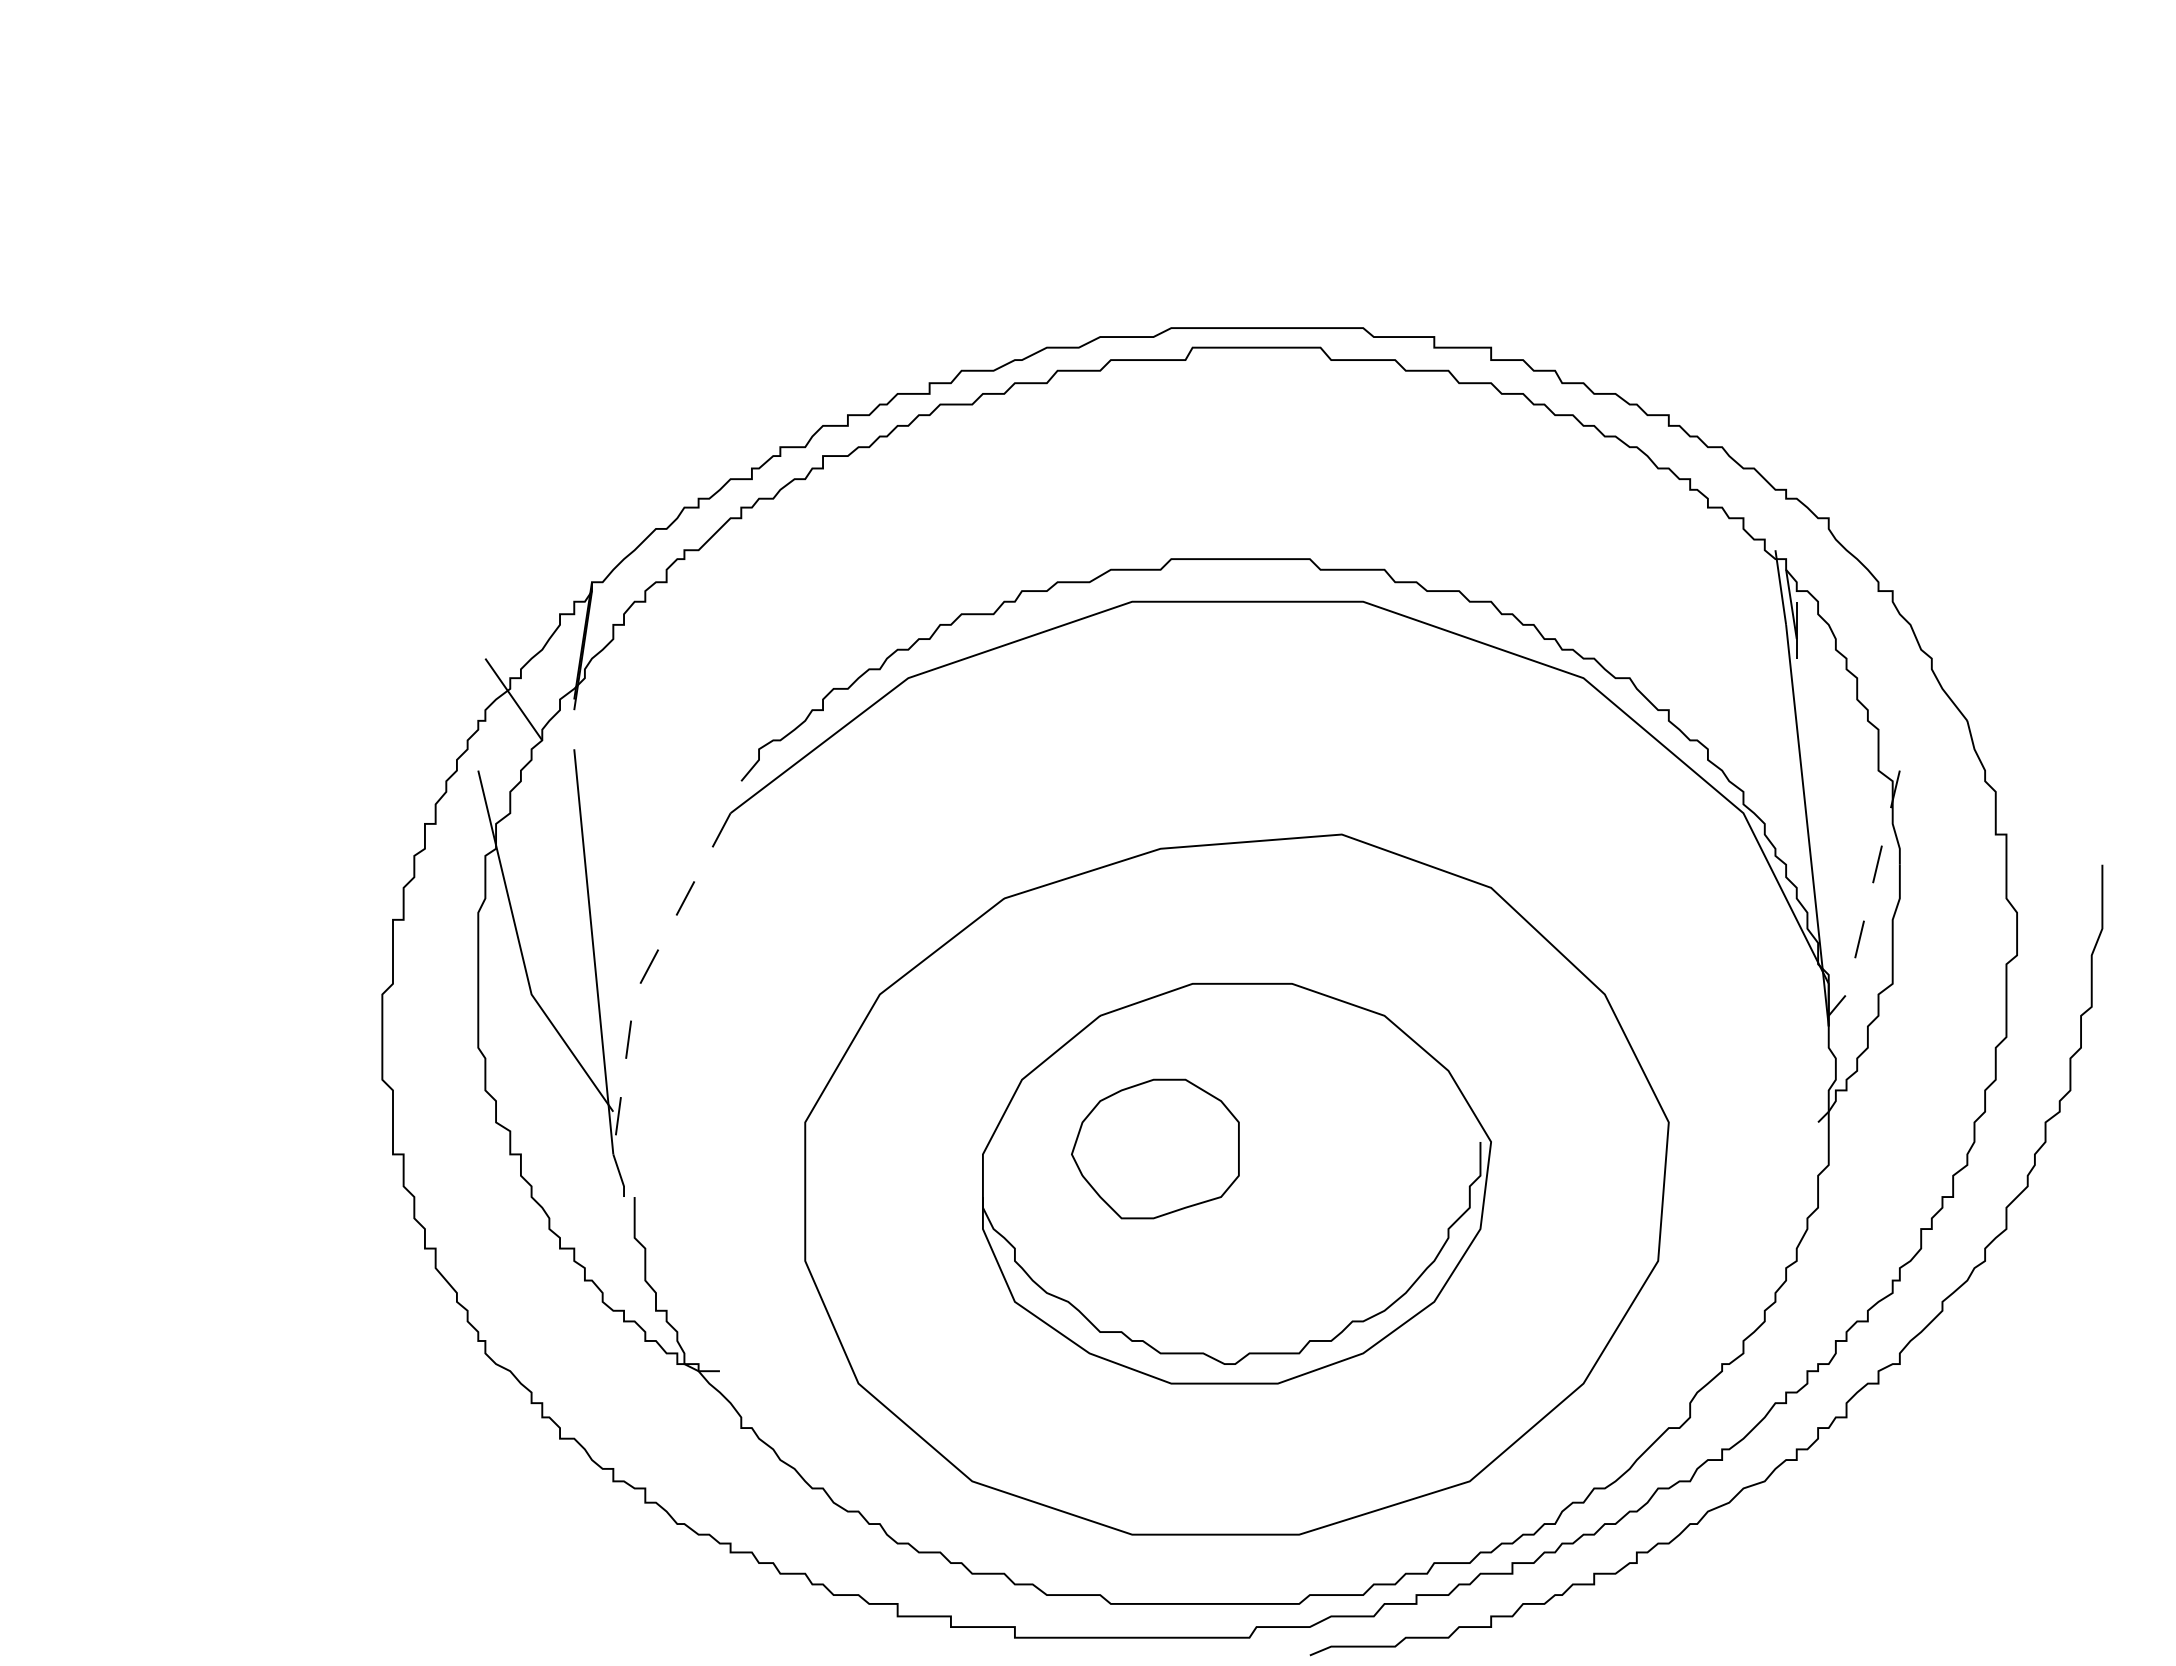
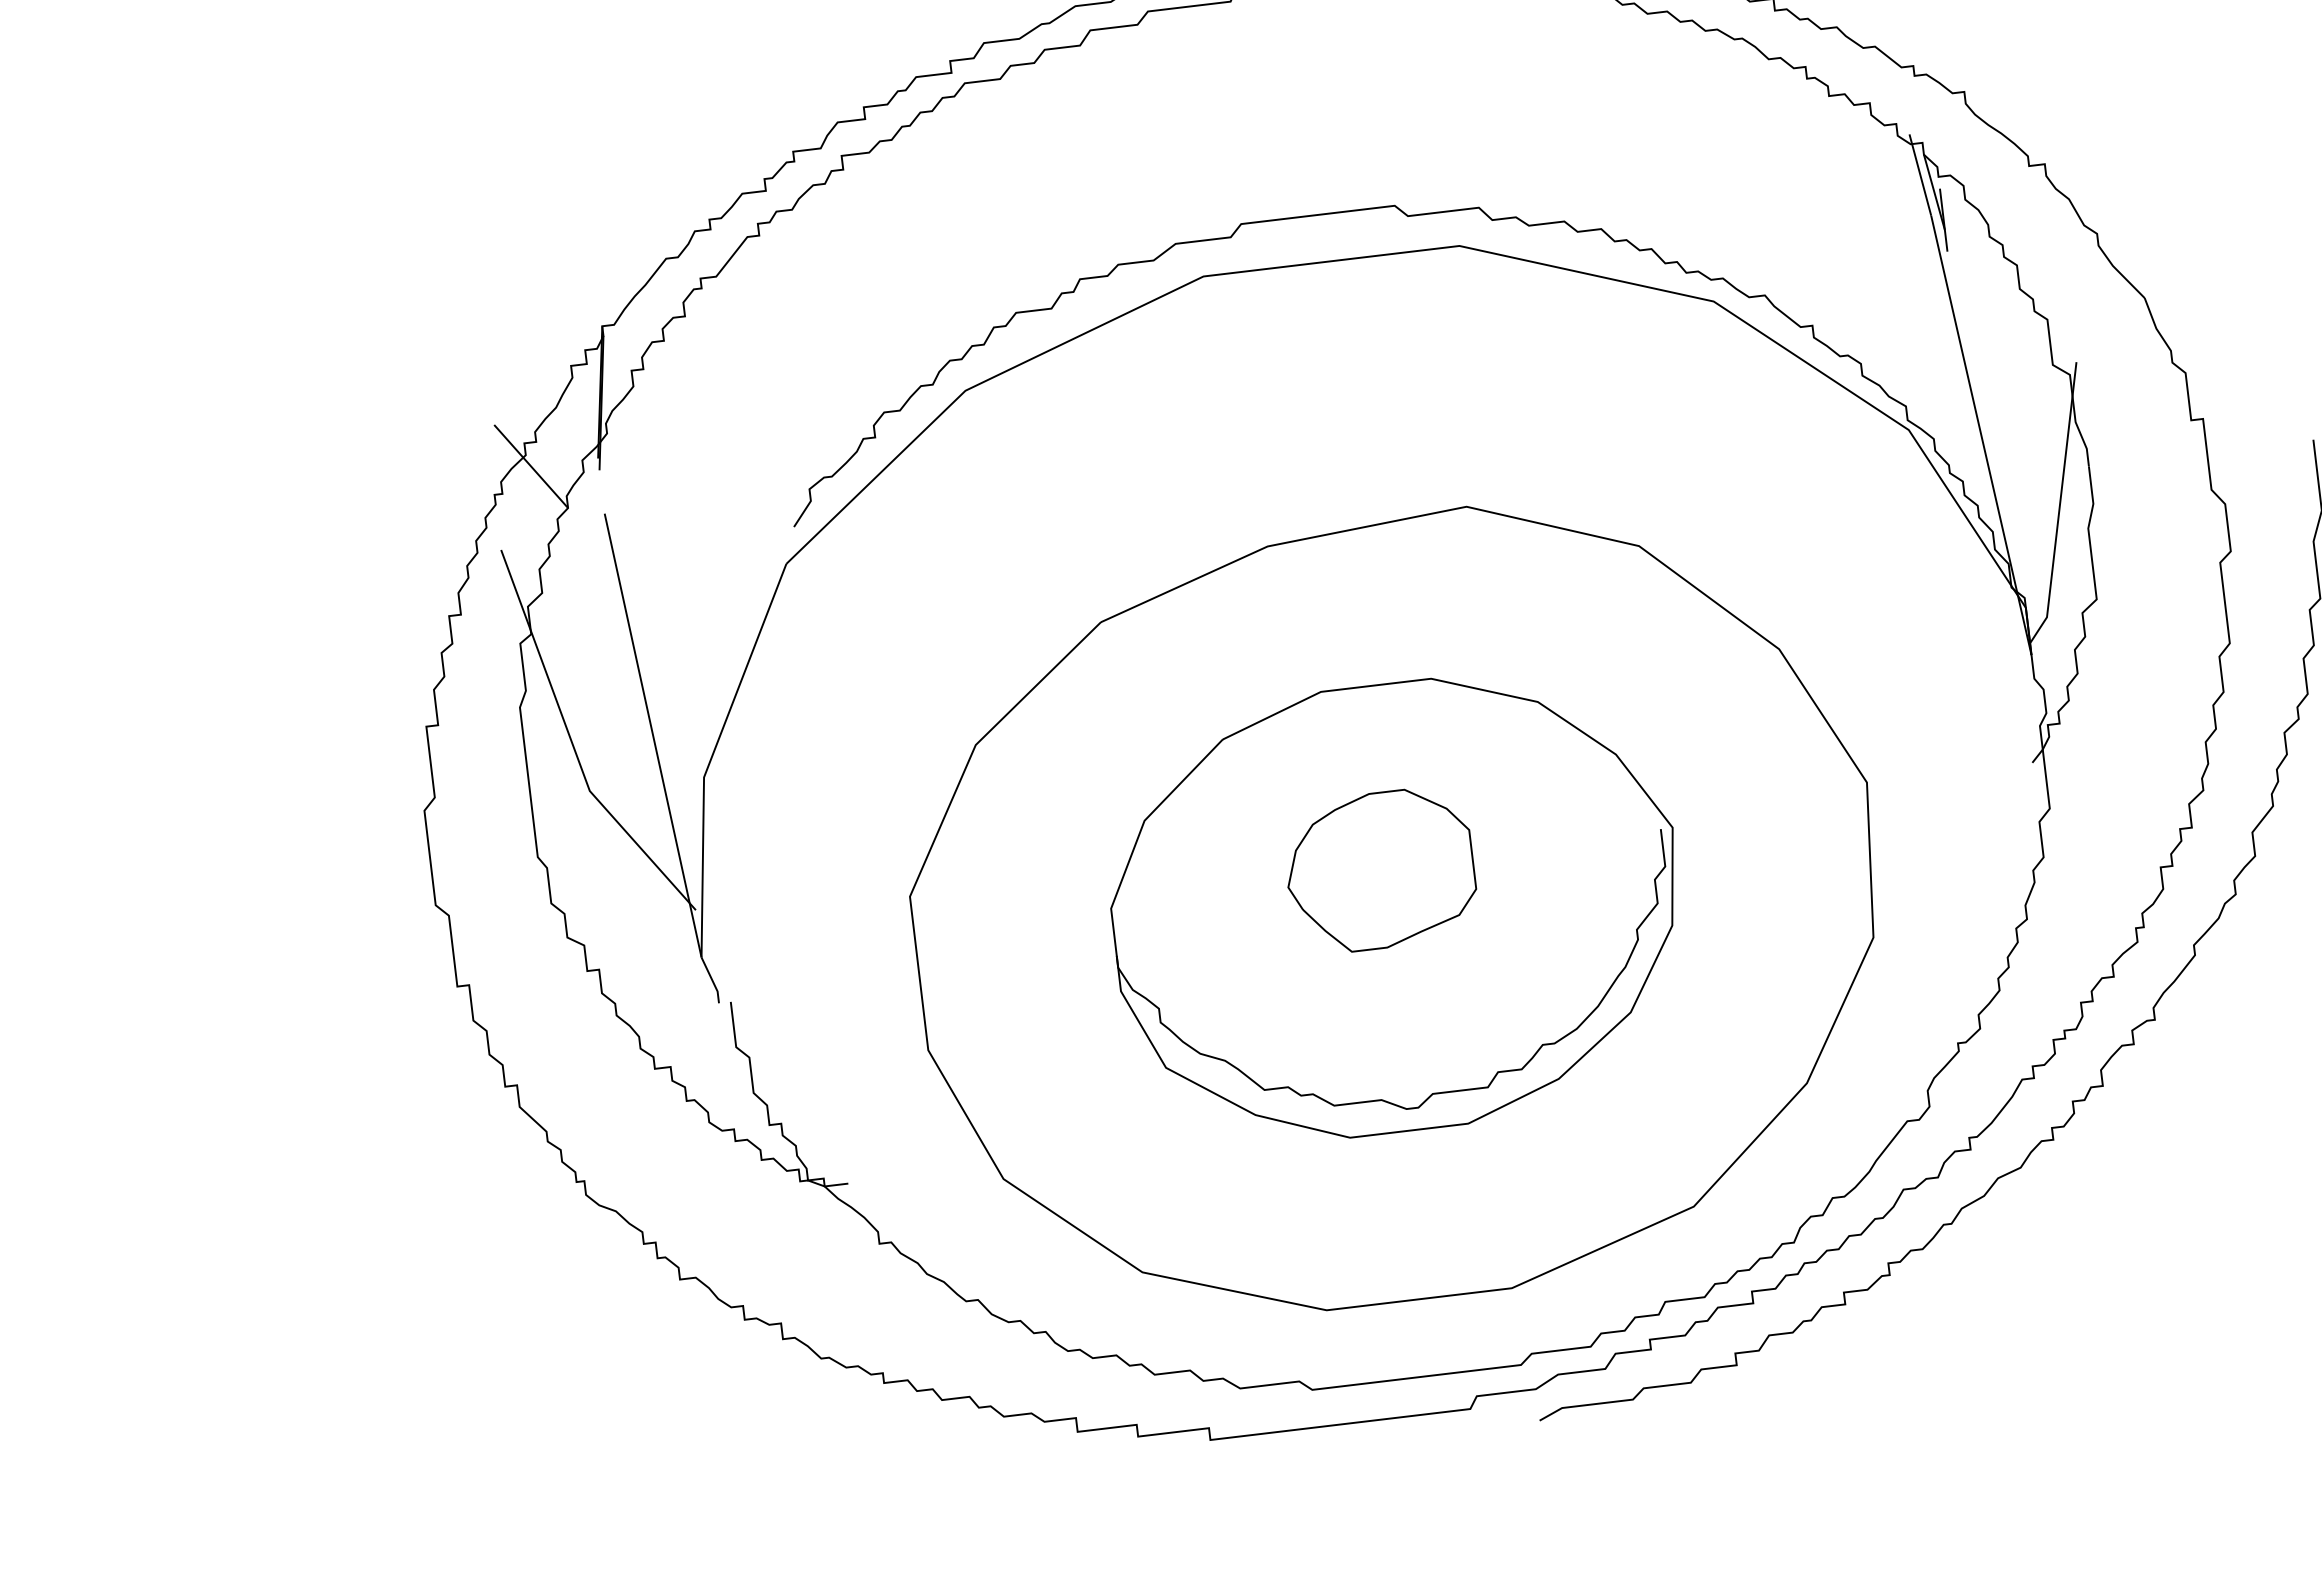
line: (1869, 896) -> (2059, 505), dashed -> solid
line: (644, 976) -> (712, 756), dashed -> solid
part: (1155, 1148) -> (1380, 869), moved

